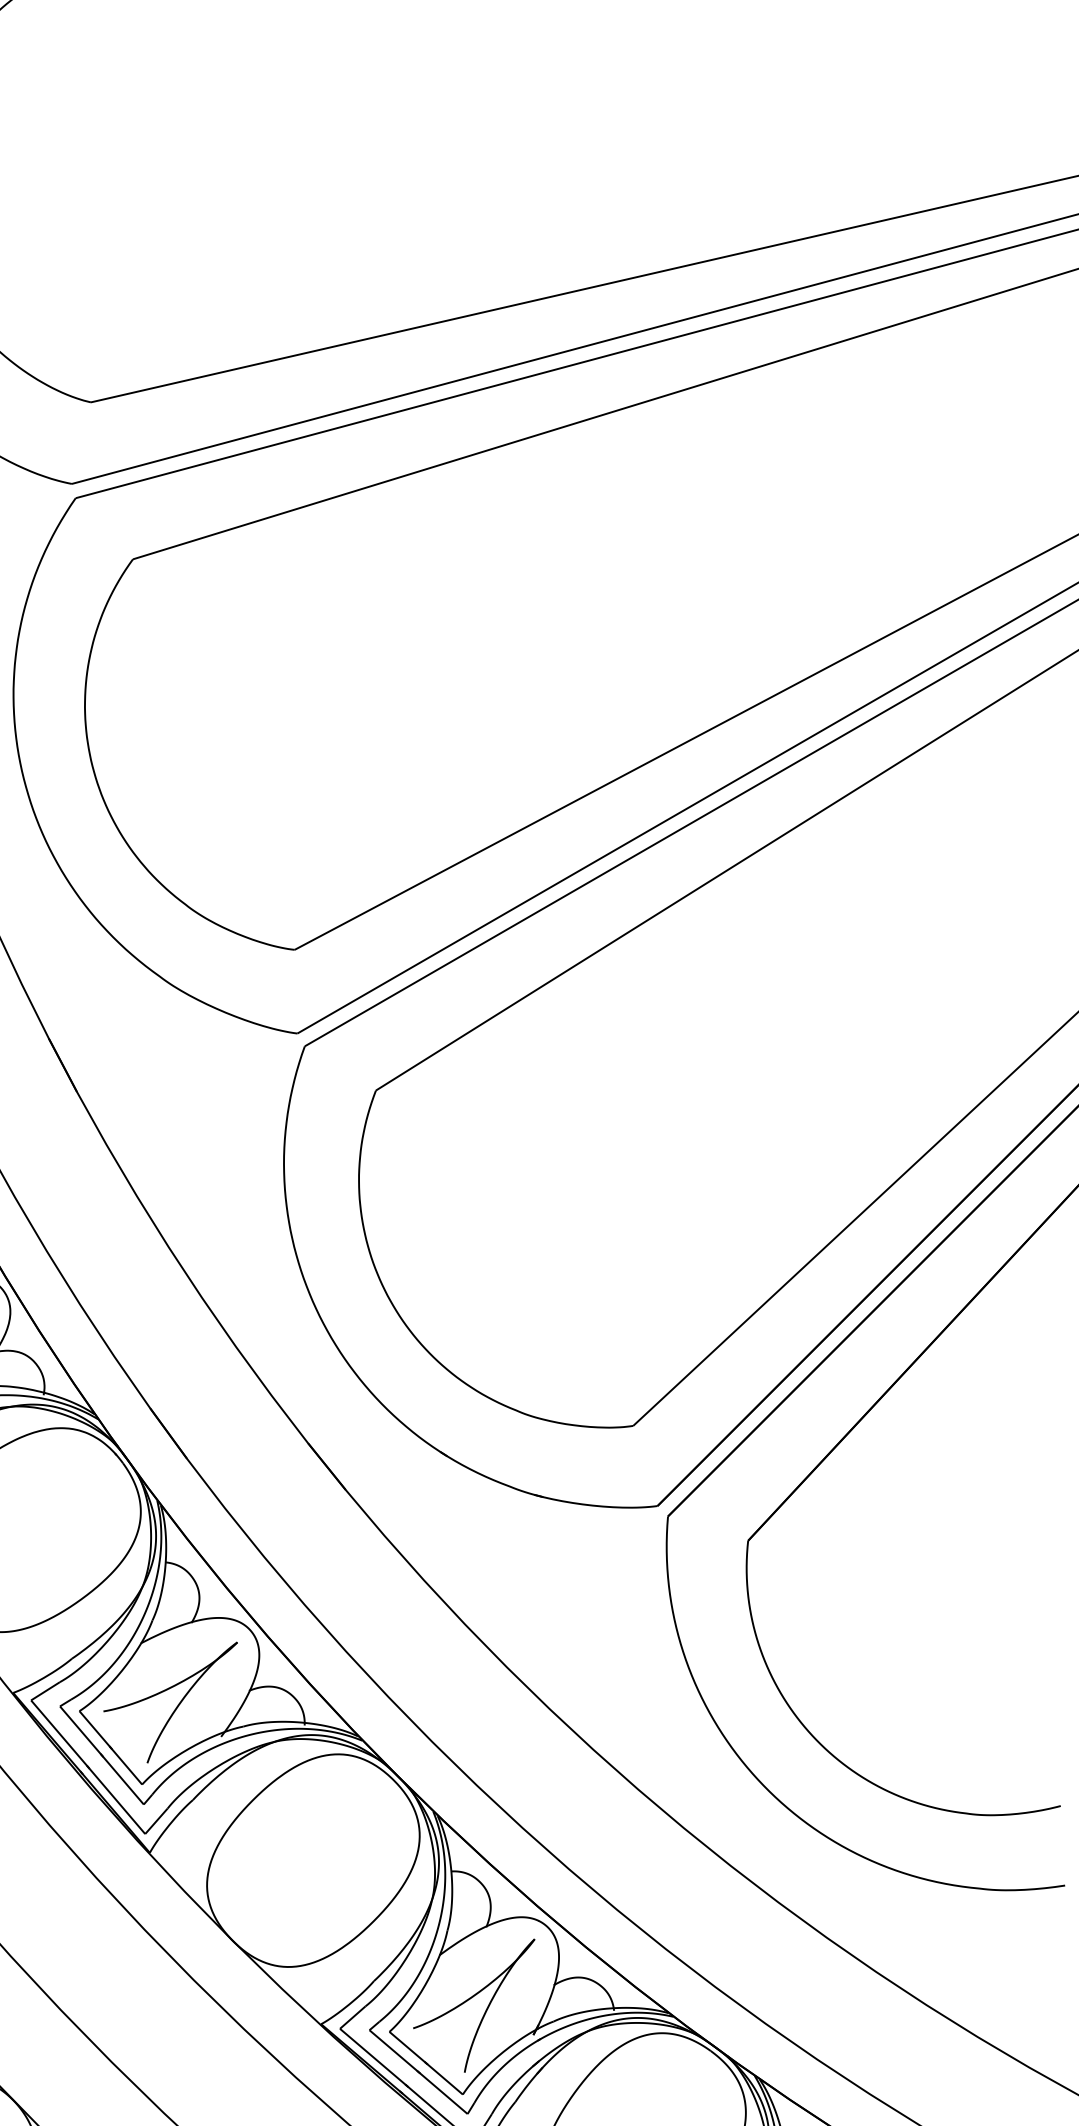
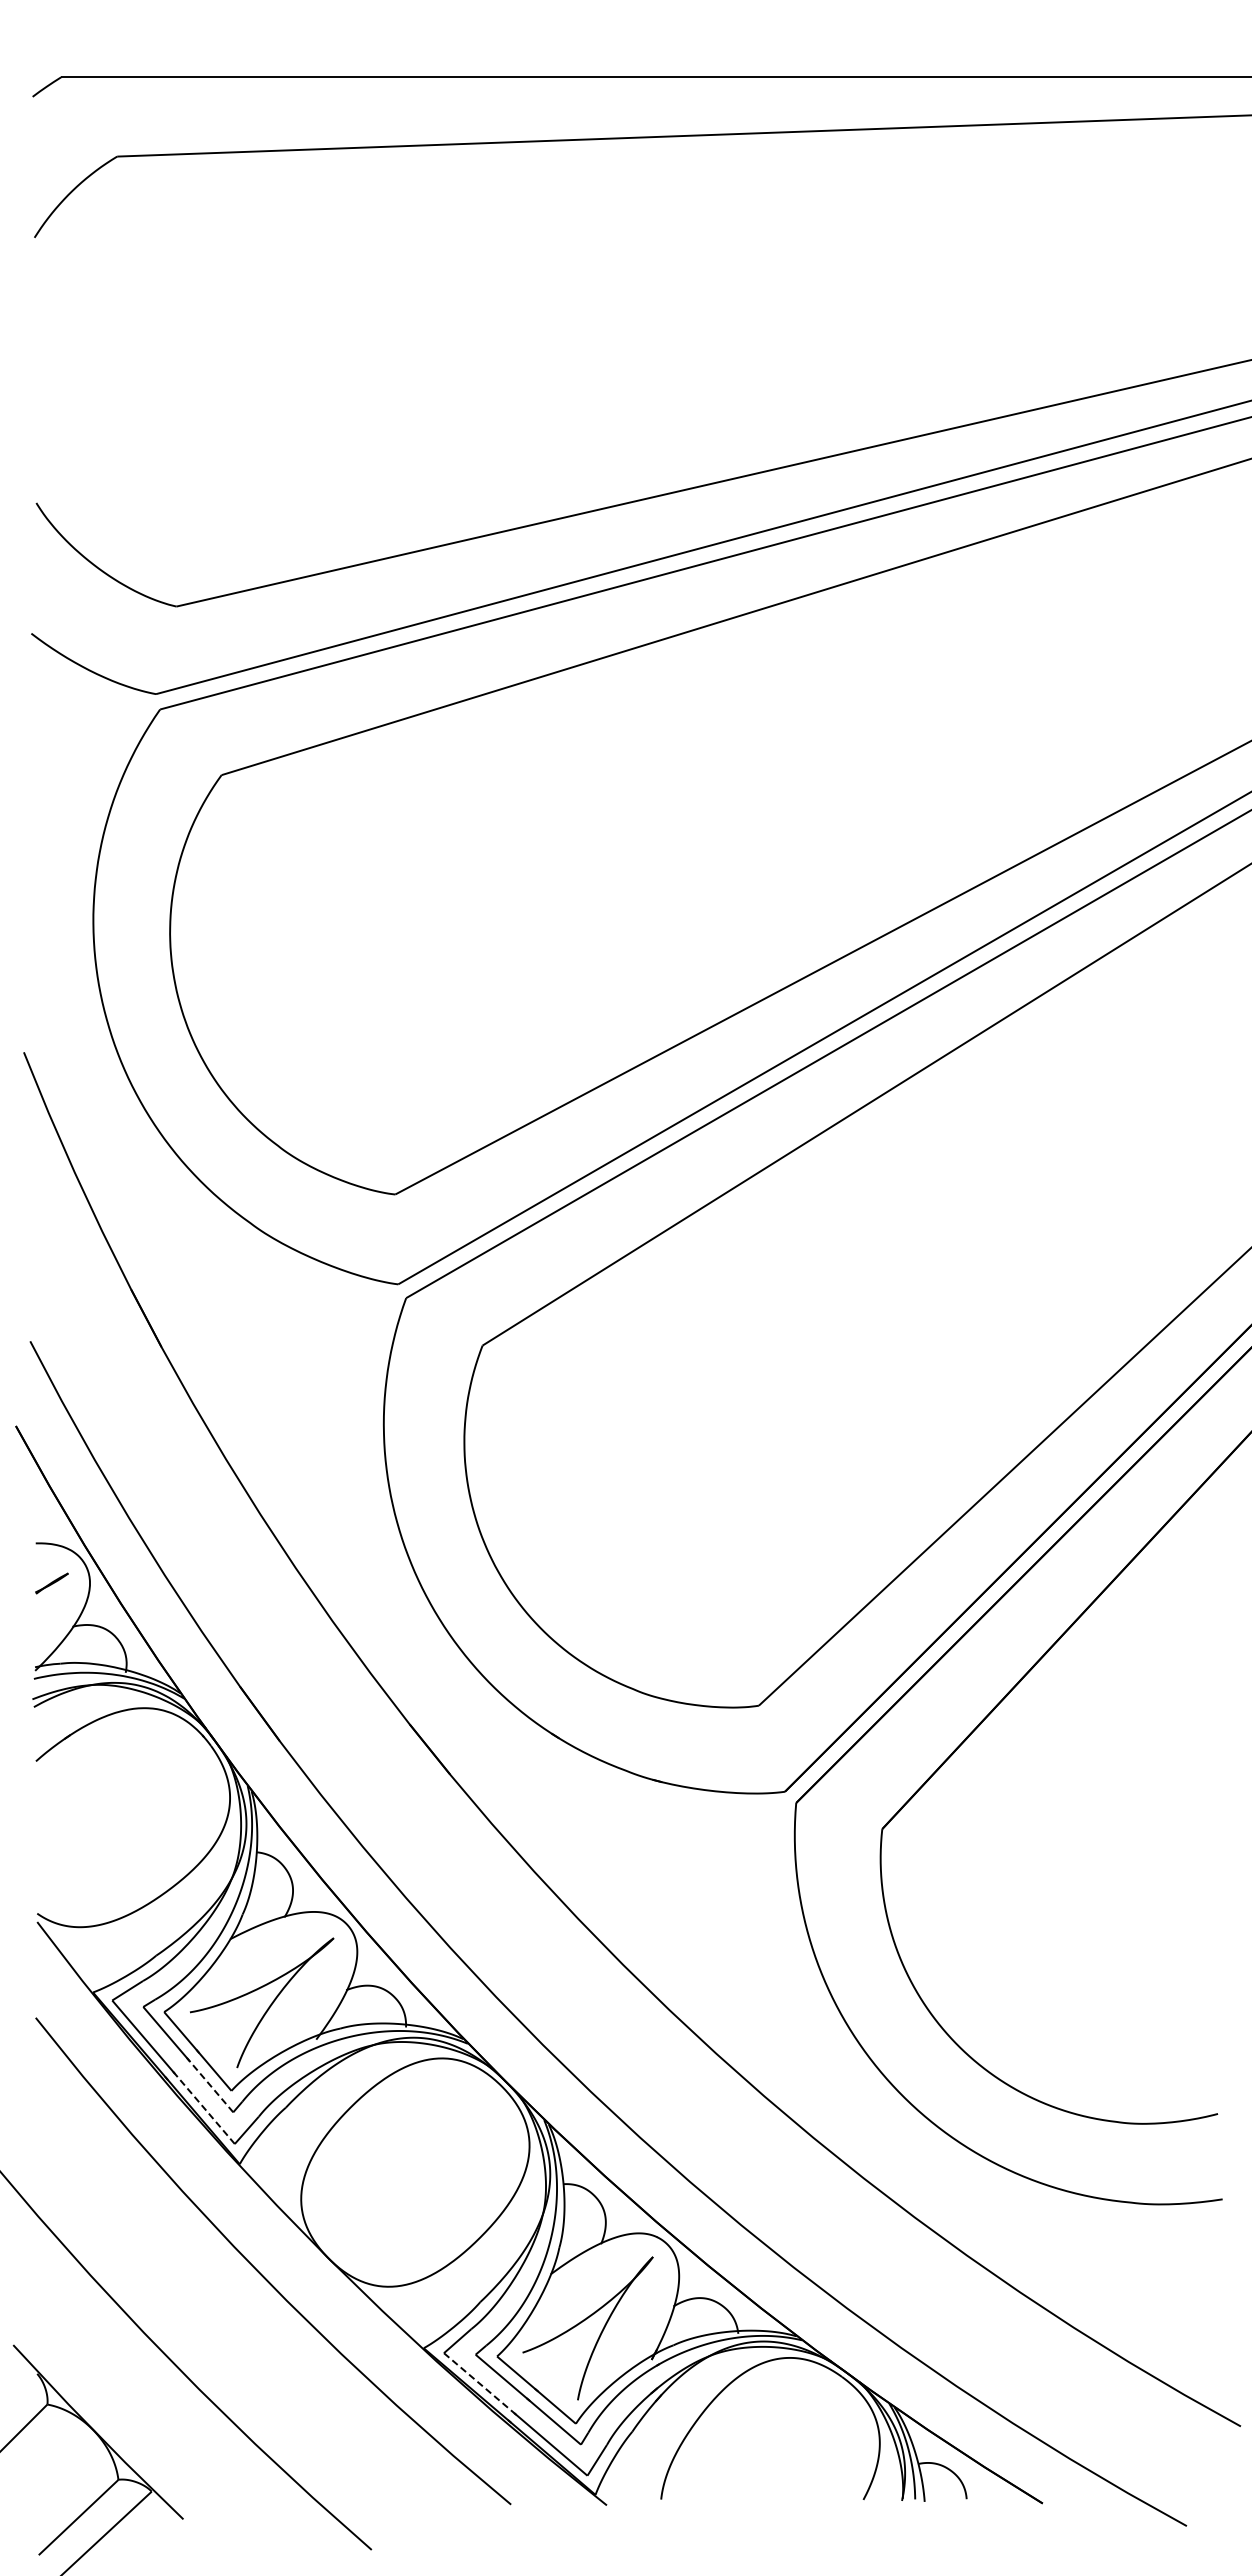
line: (122, 1779) -> (210, 2085), solid -> dashed
line: (116, 1799) -> (203, 2106), solid -> dashed
line: (374, 2057) -> (481, 2384), solid -> dashed

